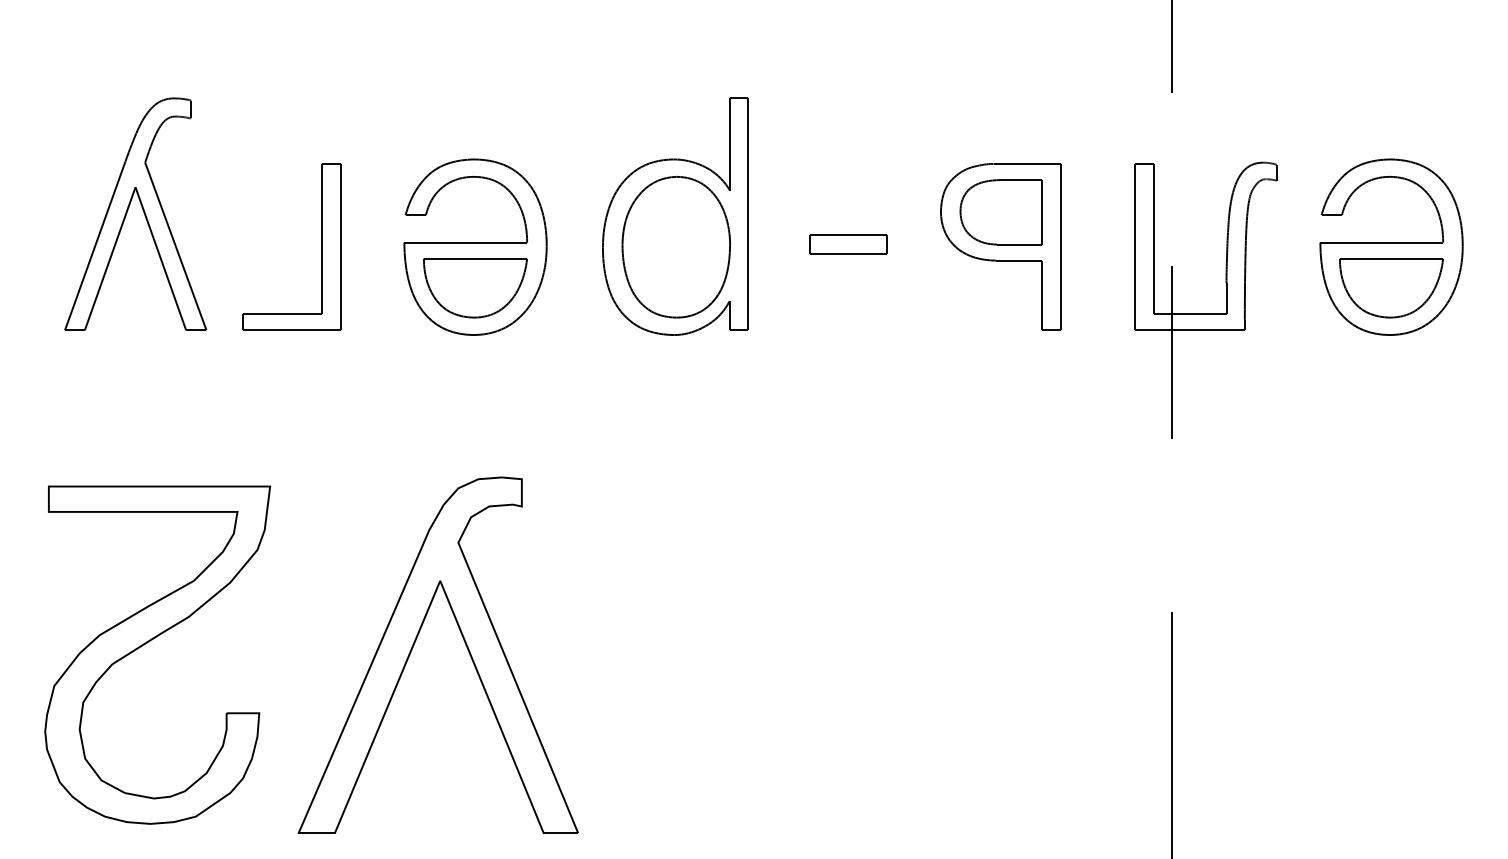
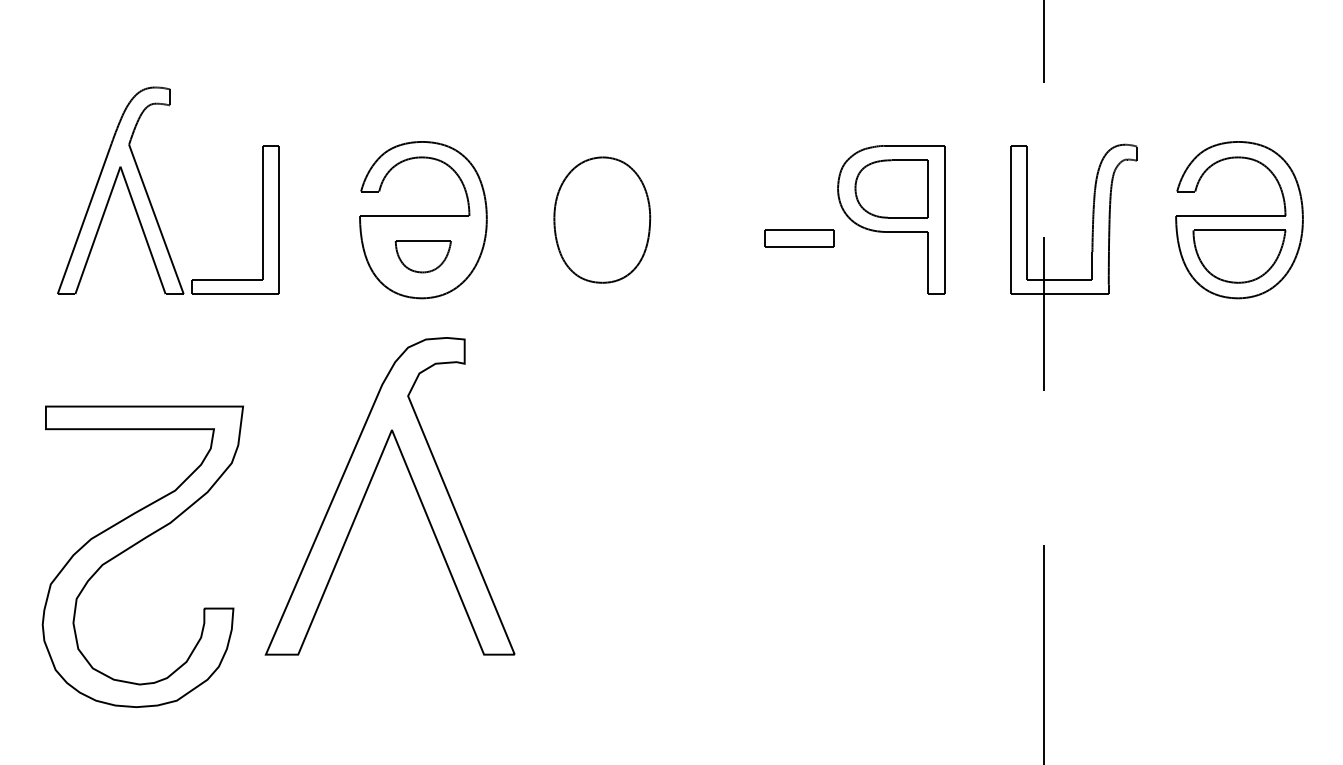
part: (675, 216) -> (601, 192), removed
part: (848, 244) -> (799, 239), moved
part: (321, 246) -> (262, 219), moved
part: (475, 288) -> (423, 256), size x0.6
part: (150, 641) -> (136, 544), moved
part: (415, 643) -> (369, 485), moved

